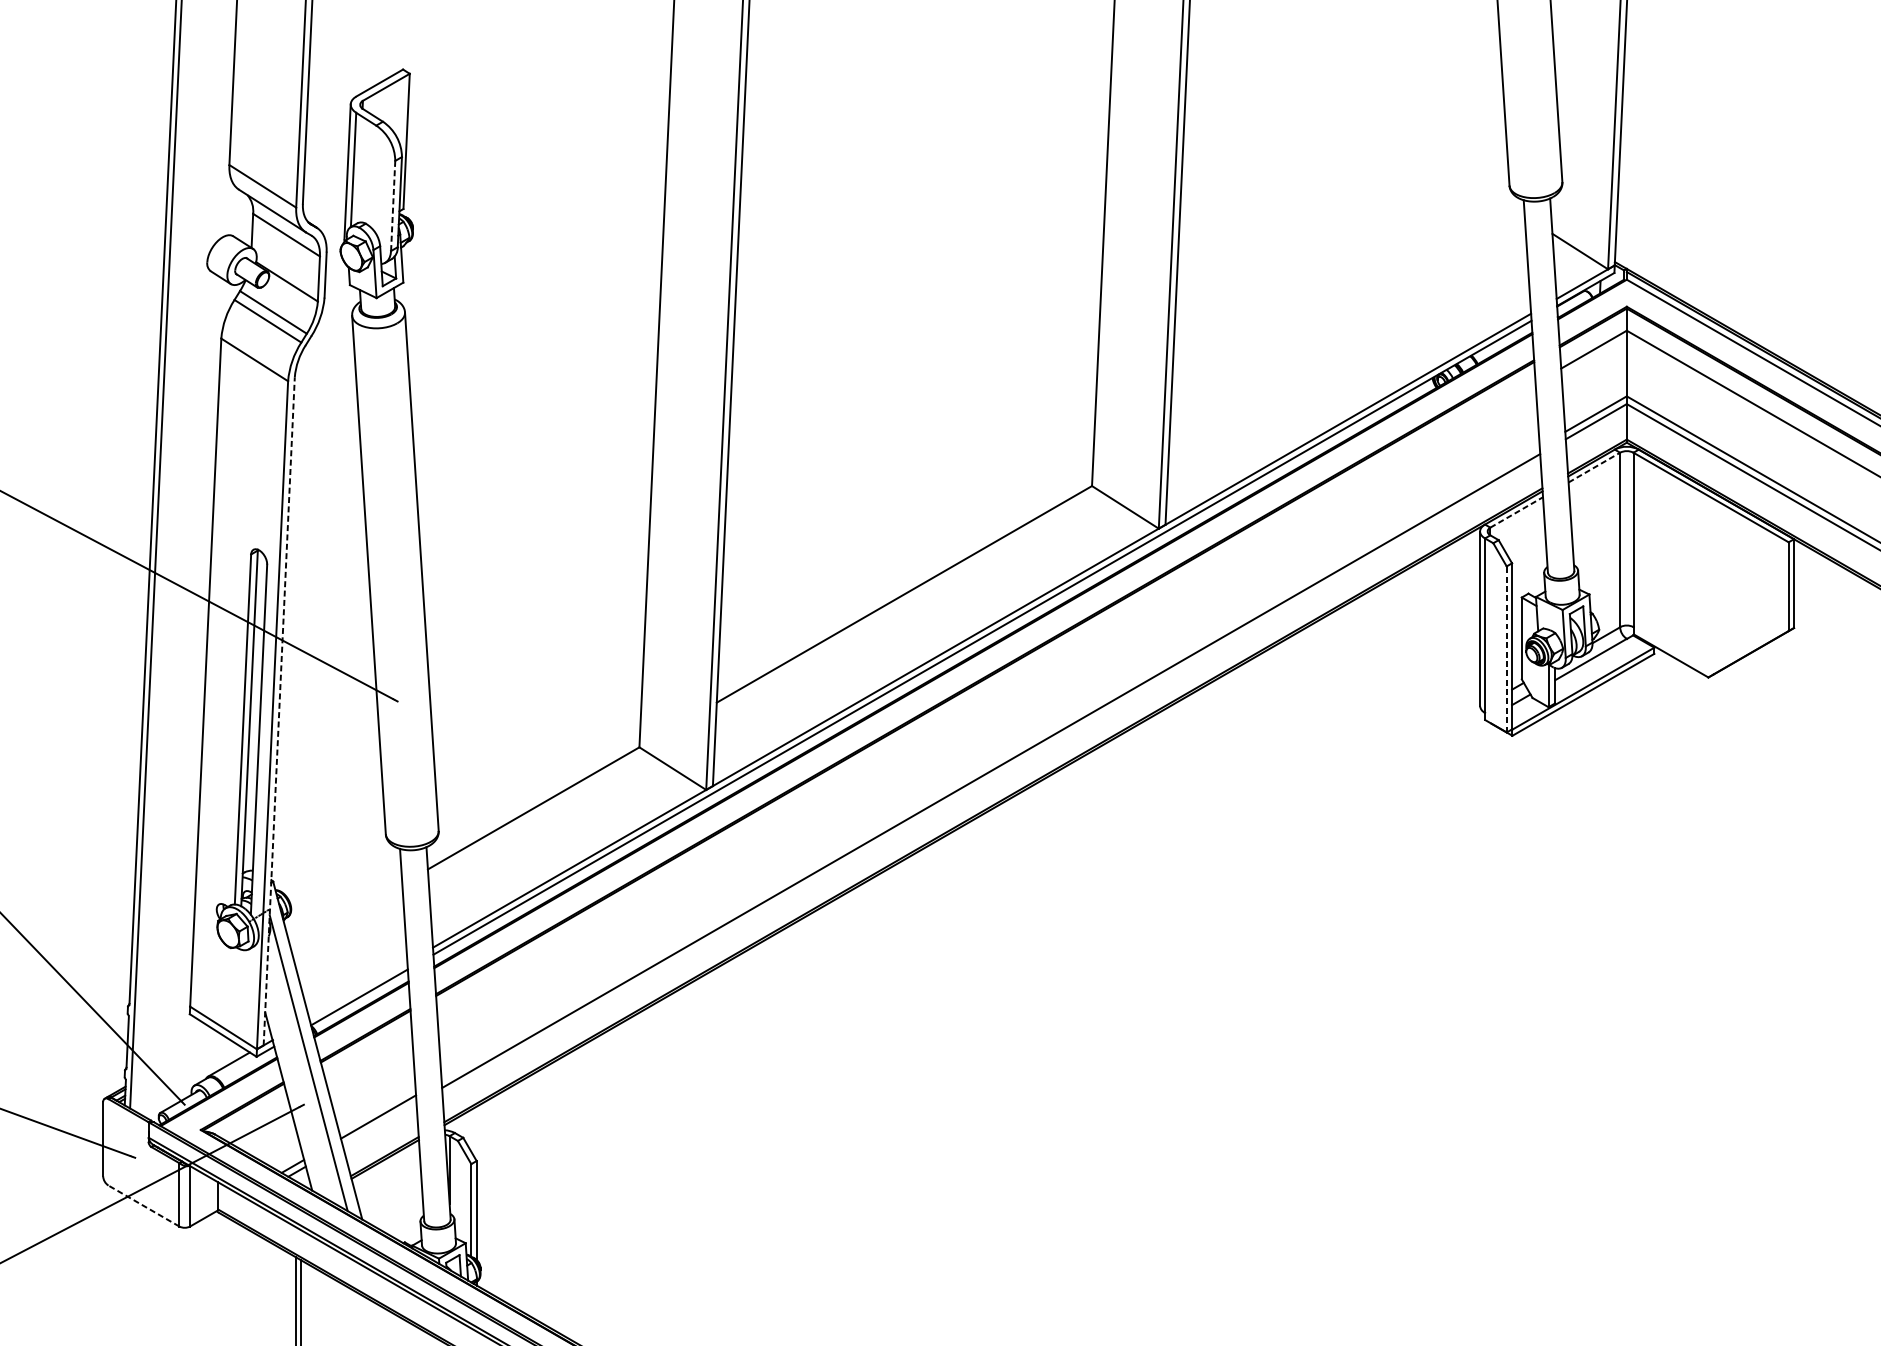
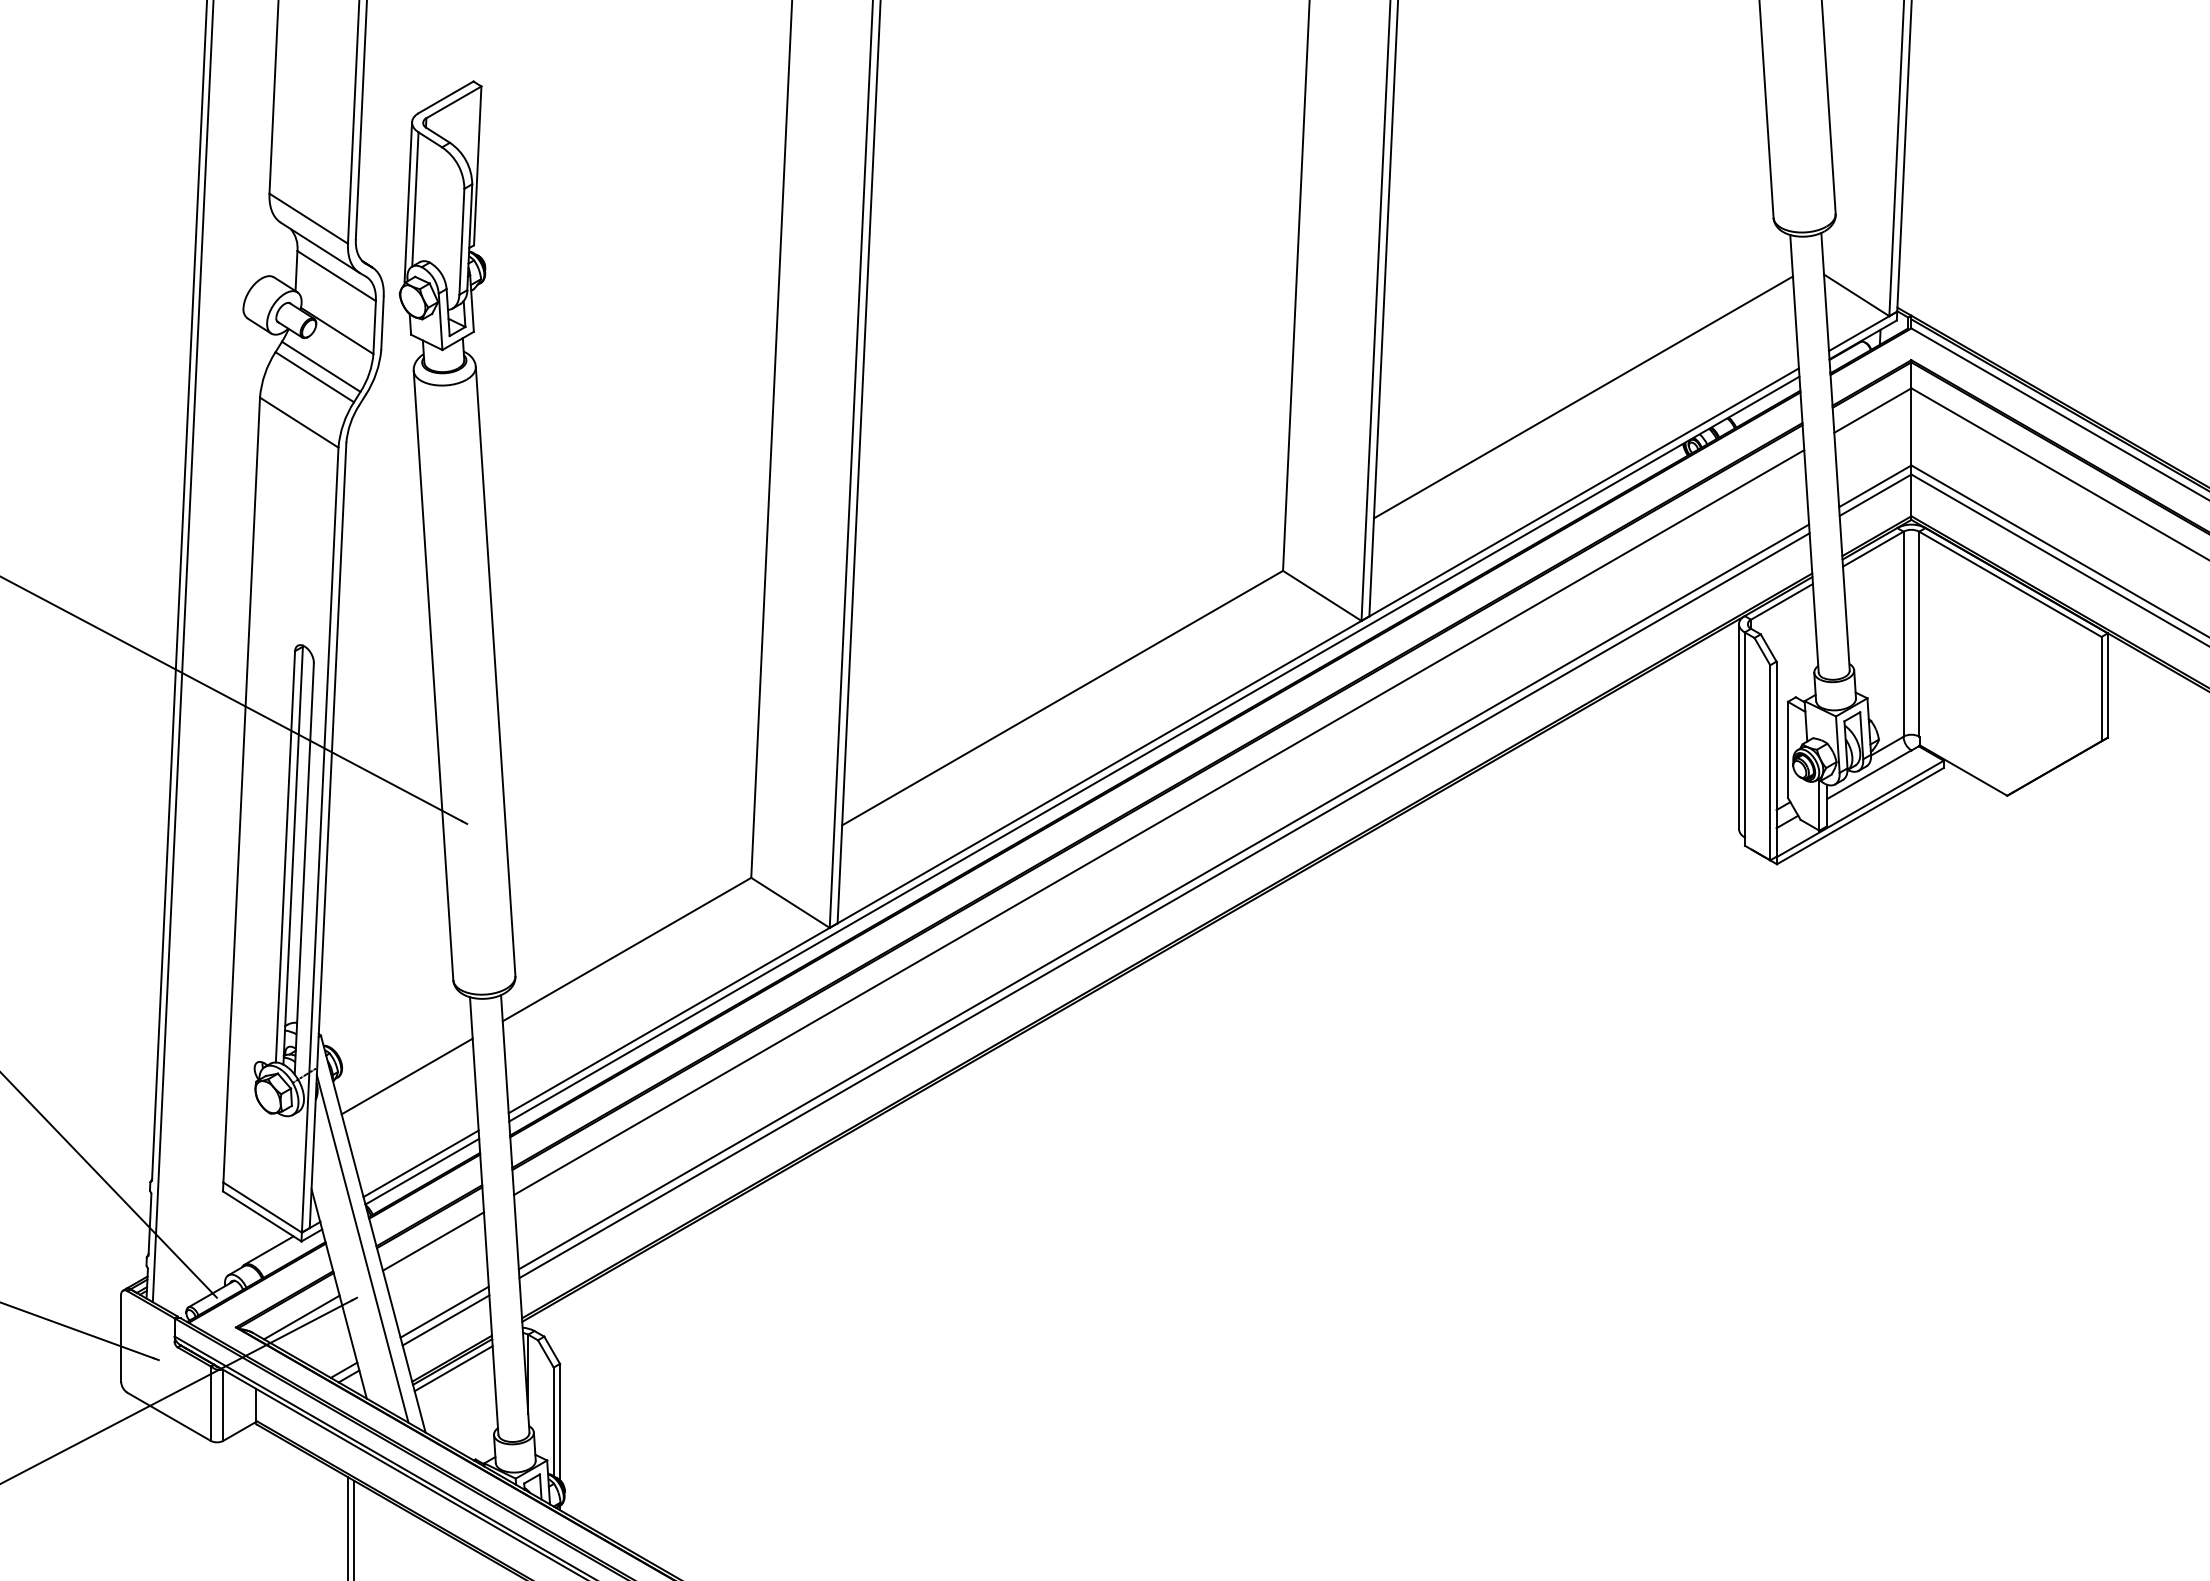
line: (392, 206) -> (461, 242), dashed -> solid
line: (1346, 338) -> (1582, 397), added
line: (1594, 467) -> (1873, 549), dashed -> solid
line: (1517, 512) -> (1782, 601), dashed -> solid
line: (1506, 649) -> (1770, 762), dashed -> solid
line: (986, 700) -> (1159, 822), added
line: (279, 711) -> (328, 835), dashed -> solid
line: (990, 763) -> (1163, 896), added
line: (346, 916) -> (406, 1076), added
line: (357, 990) -> (420, 1163), added
line: (368, 1056) -> (432, 1241), added
line: (256, 1121) -> (301, 1317), added
line: (379, 1124) -> (445, 1320), added
line: (386, 1164) -> (453, 1368), added
line: (143, 1205) -> (168, 1416), dashed -> solid

